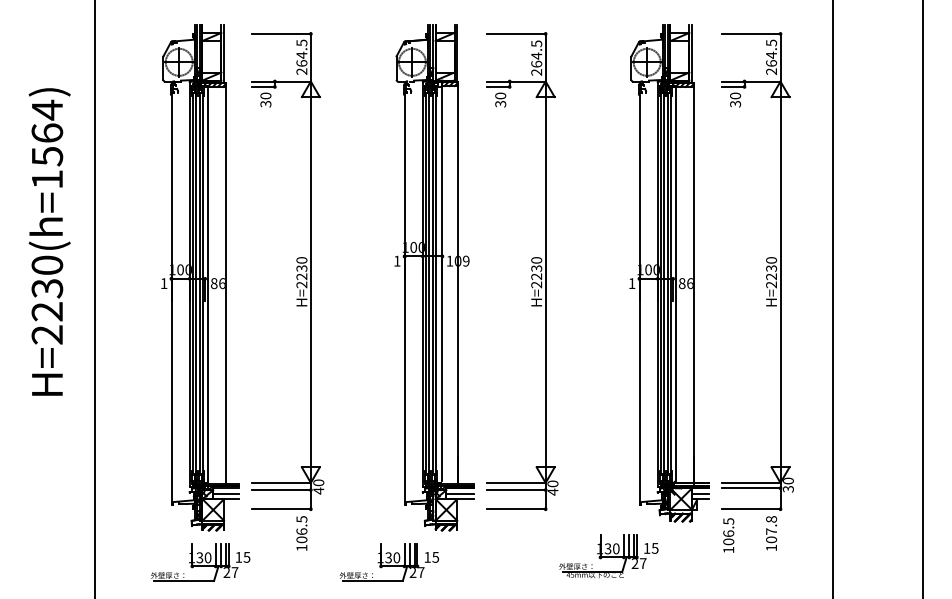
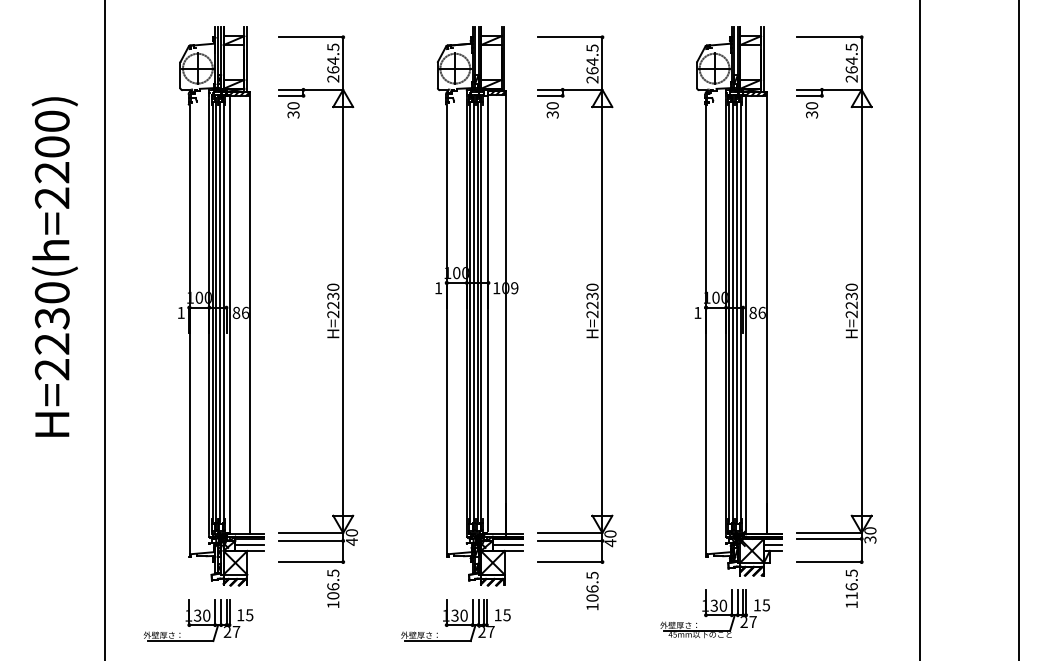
text: (46, 144) -> (51, 159), H=2230(h=1564) -> H=2230(h=2200)
text: (771, 529) -> (851, 584), 107.8 -> 116.5
text: (728, 535) -> (592, 590), moved
part: (608, 555) -> (714, 613), moved
part: (200, 562) -> (198, 620), moved
part: (389, 562) -> (455, 620), moved

